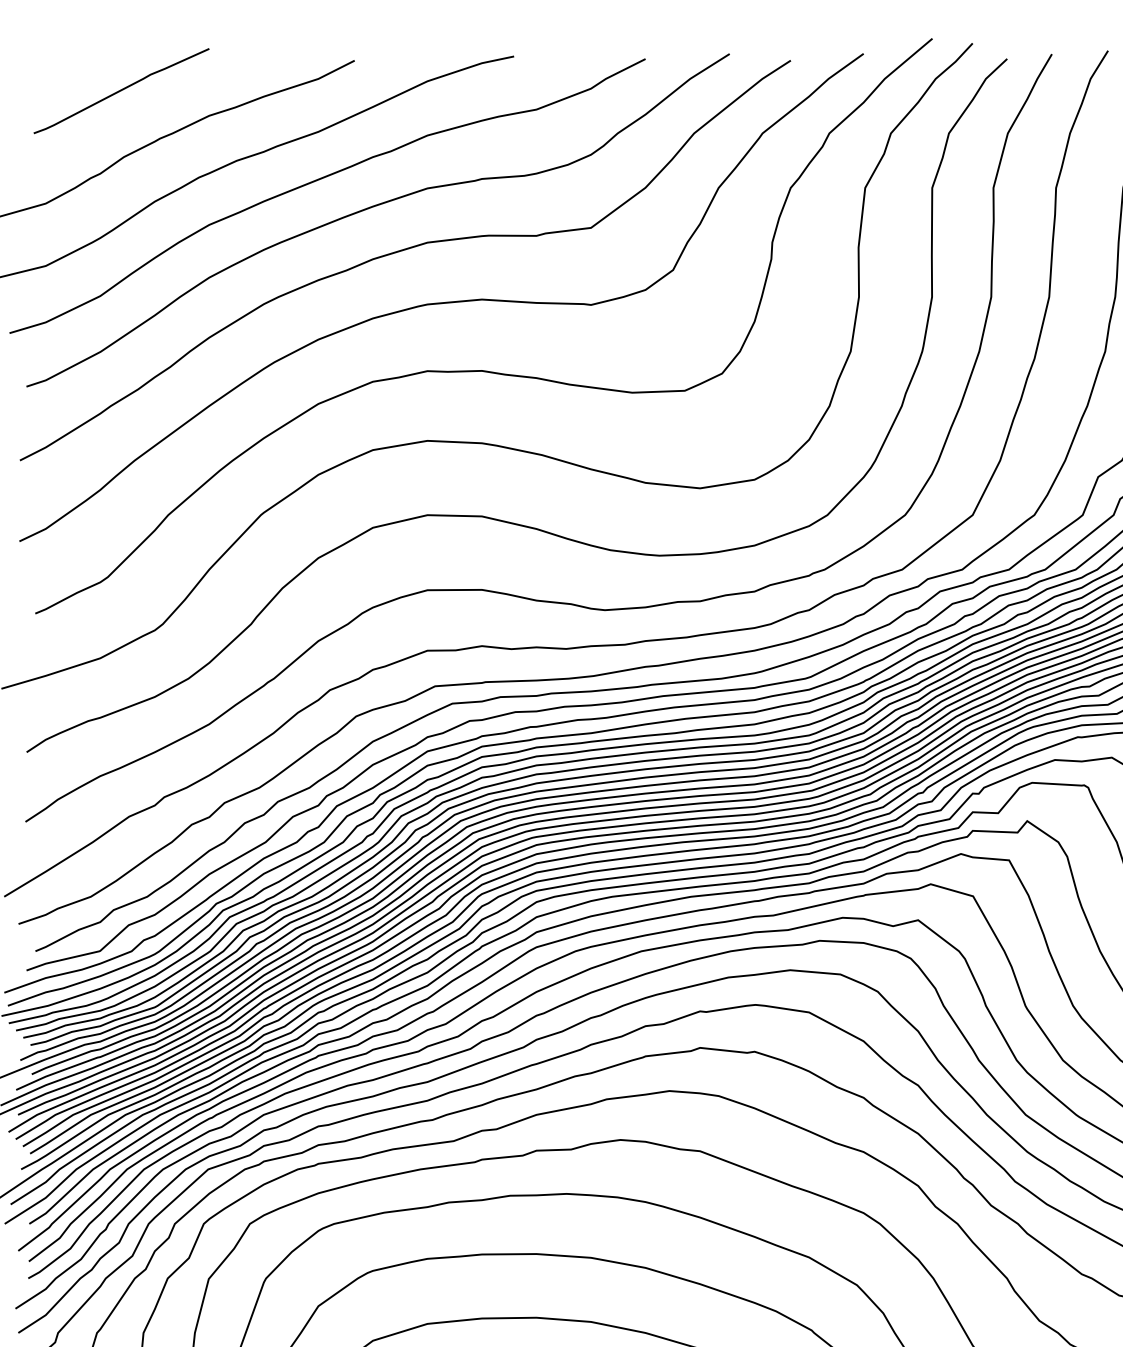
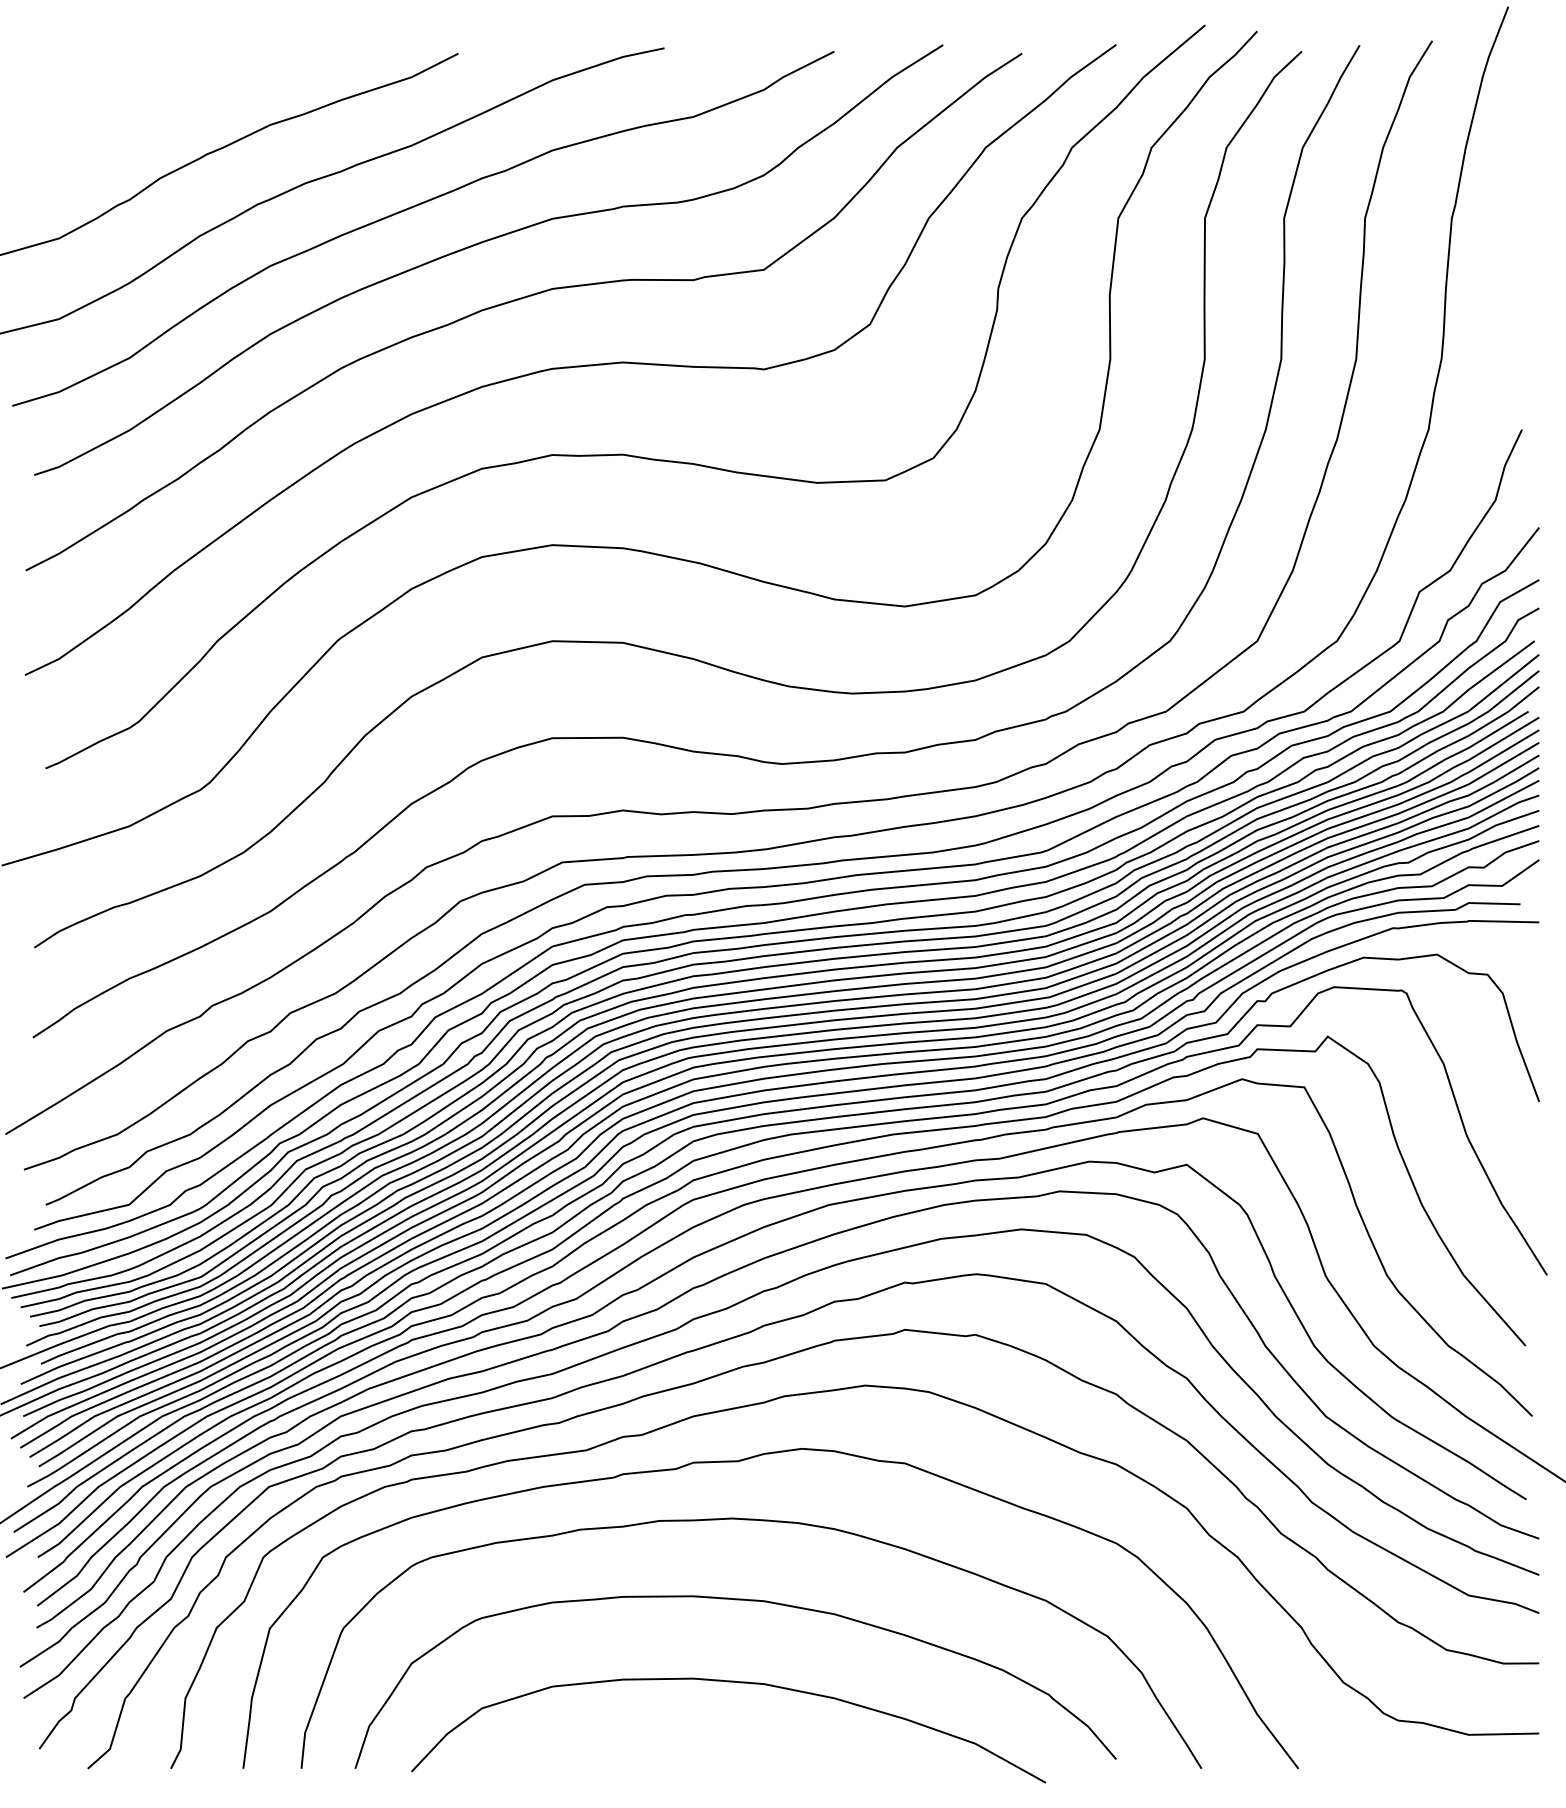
curve: (121, 90) -> (156, 92), removed

